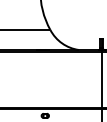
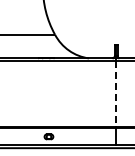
line: (102, 80) -> (116, 94), solid -> dashed

